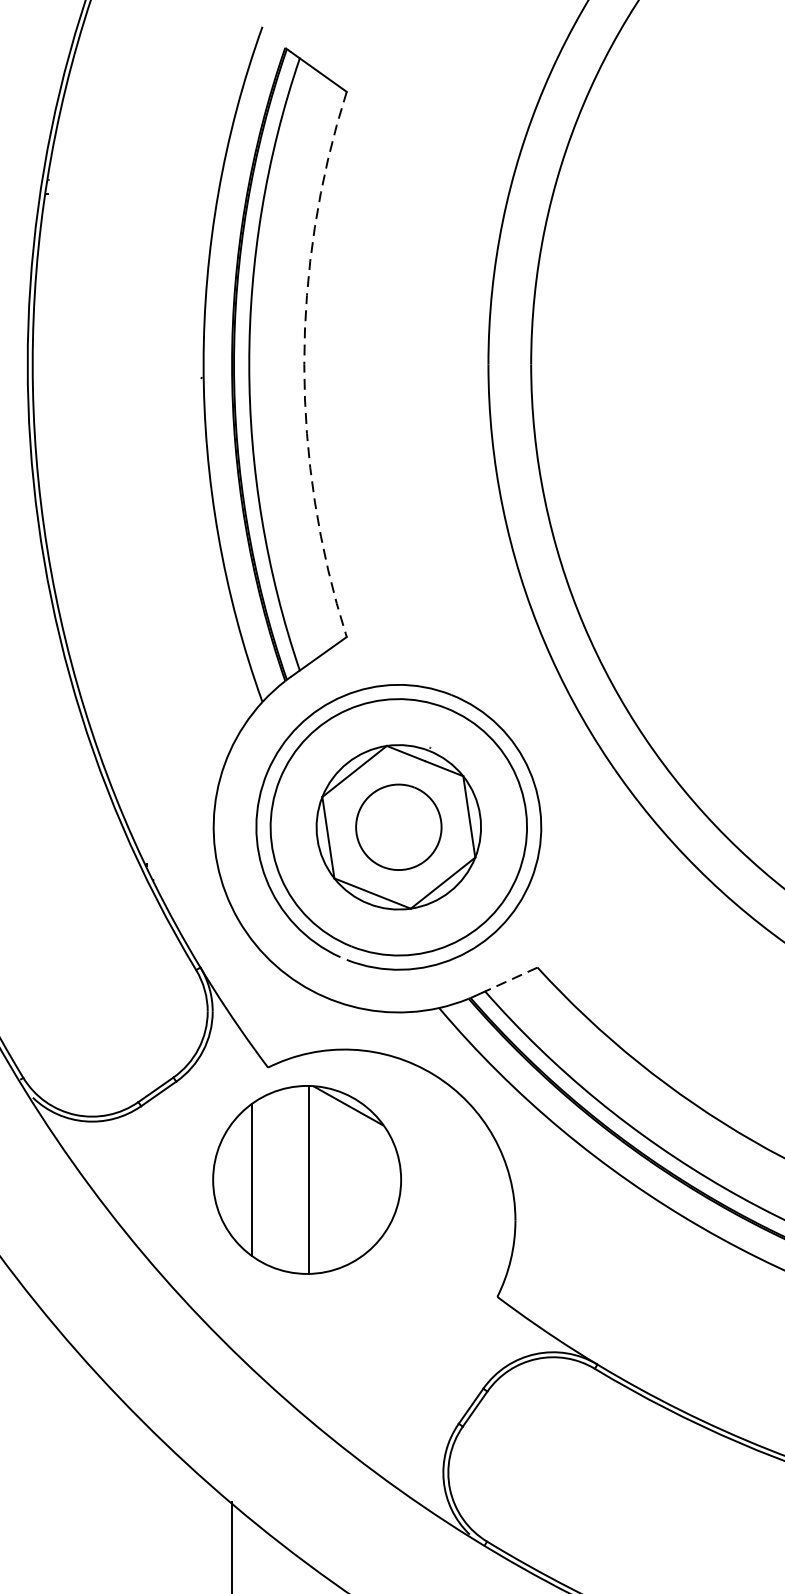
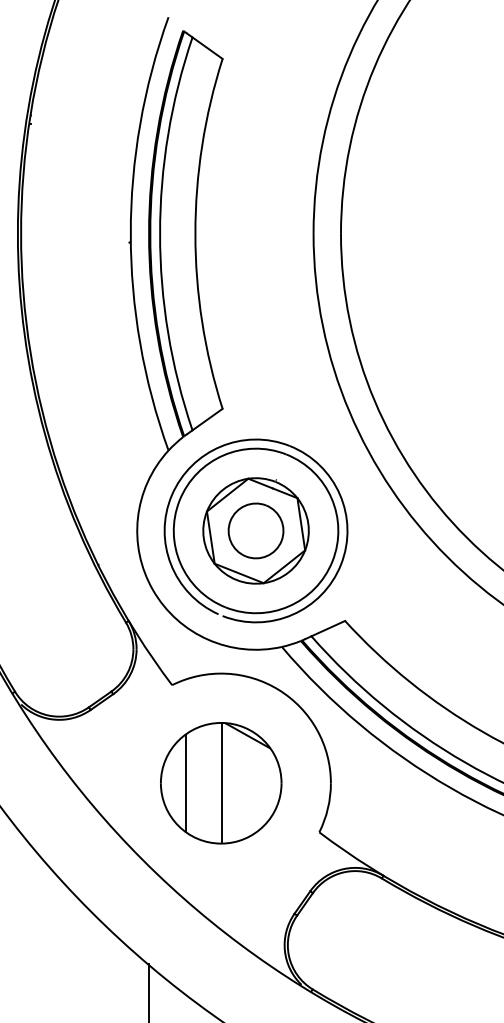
arc: (304, 363) -> (195, 233), dashed -> solid
line: (510, 979) -> (327, 628), dashed -> solid
part: (307, 1180) -> (221, 783), moved

